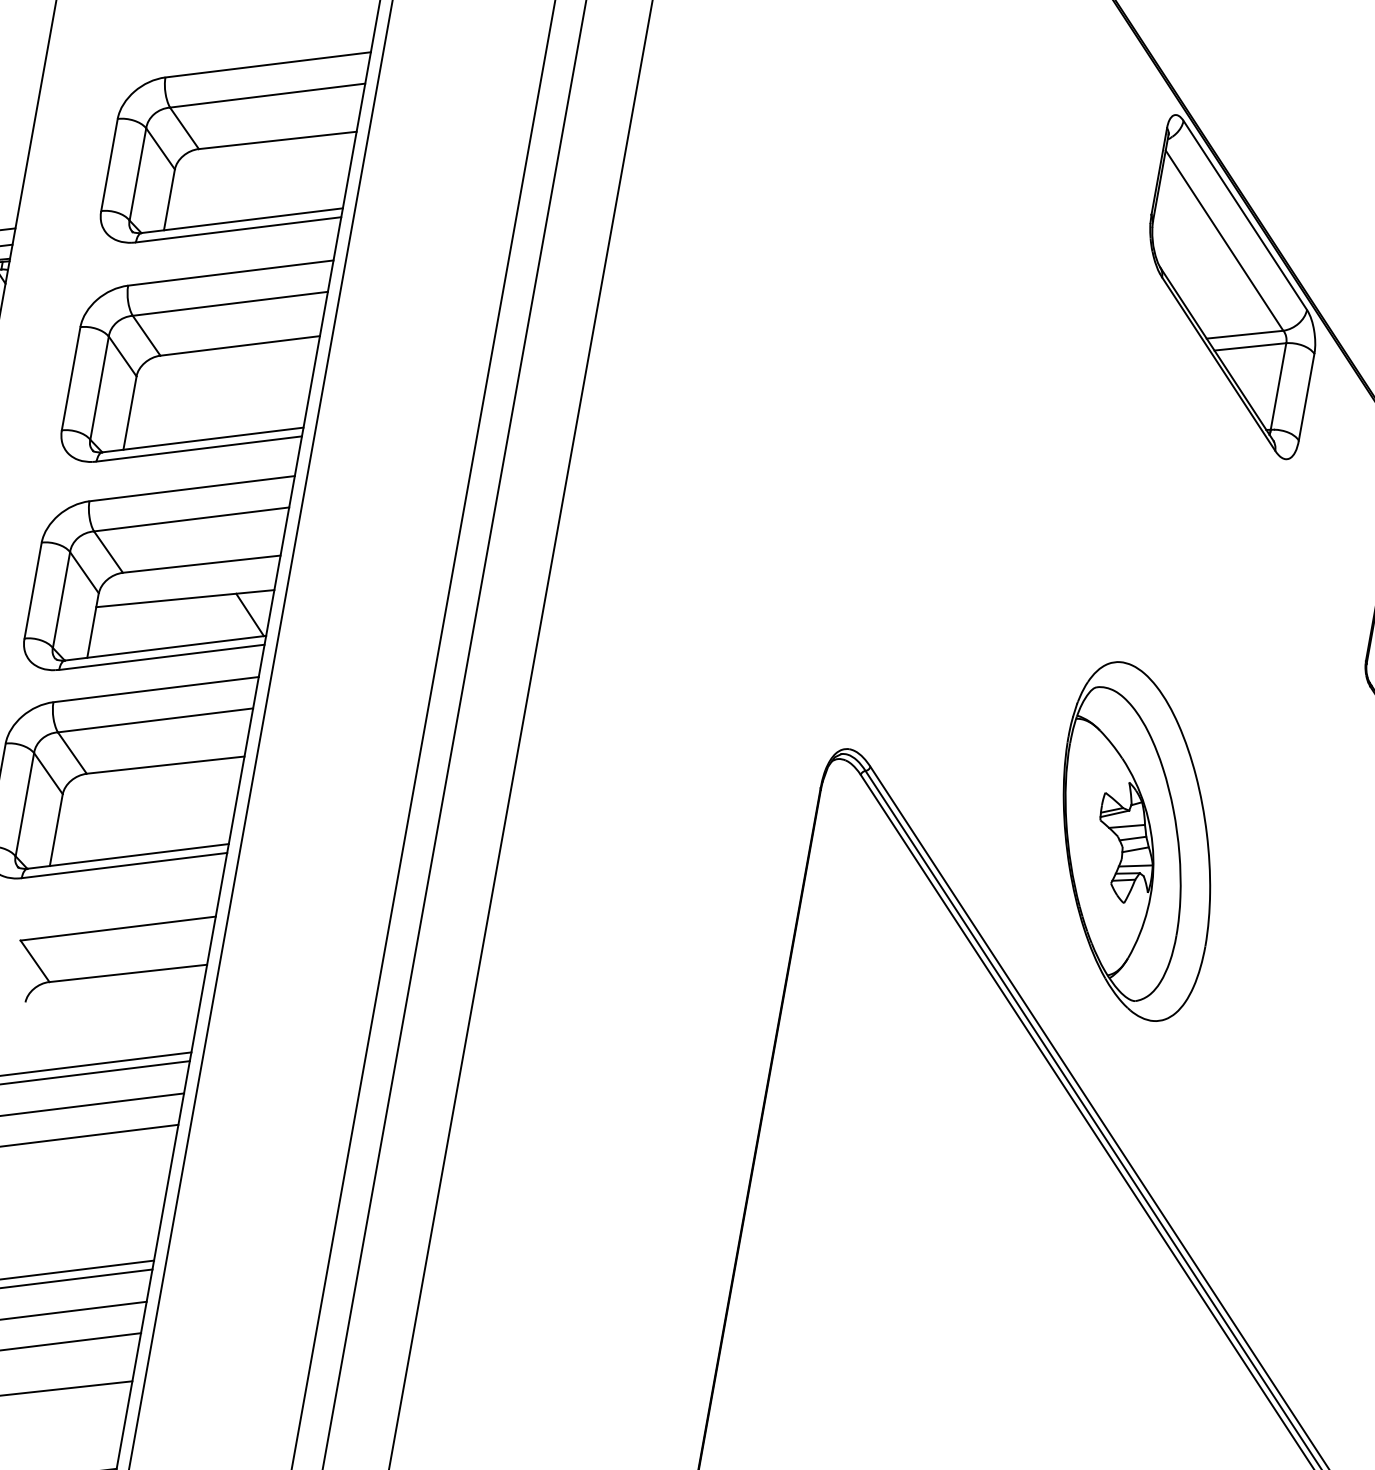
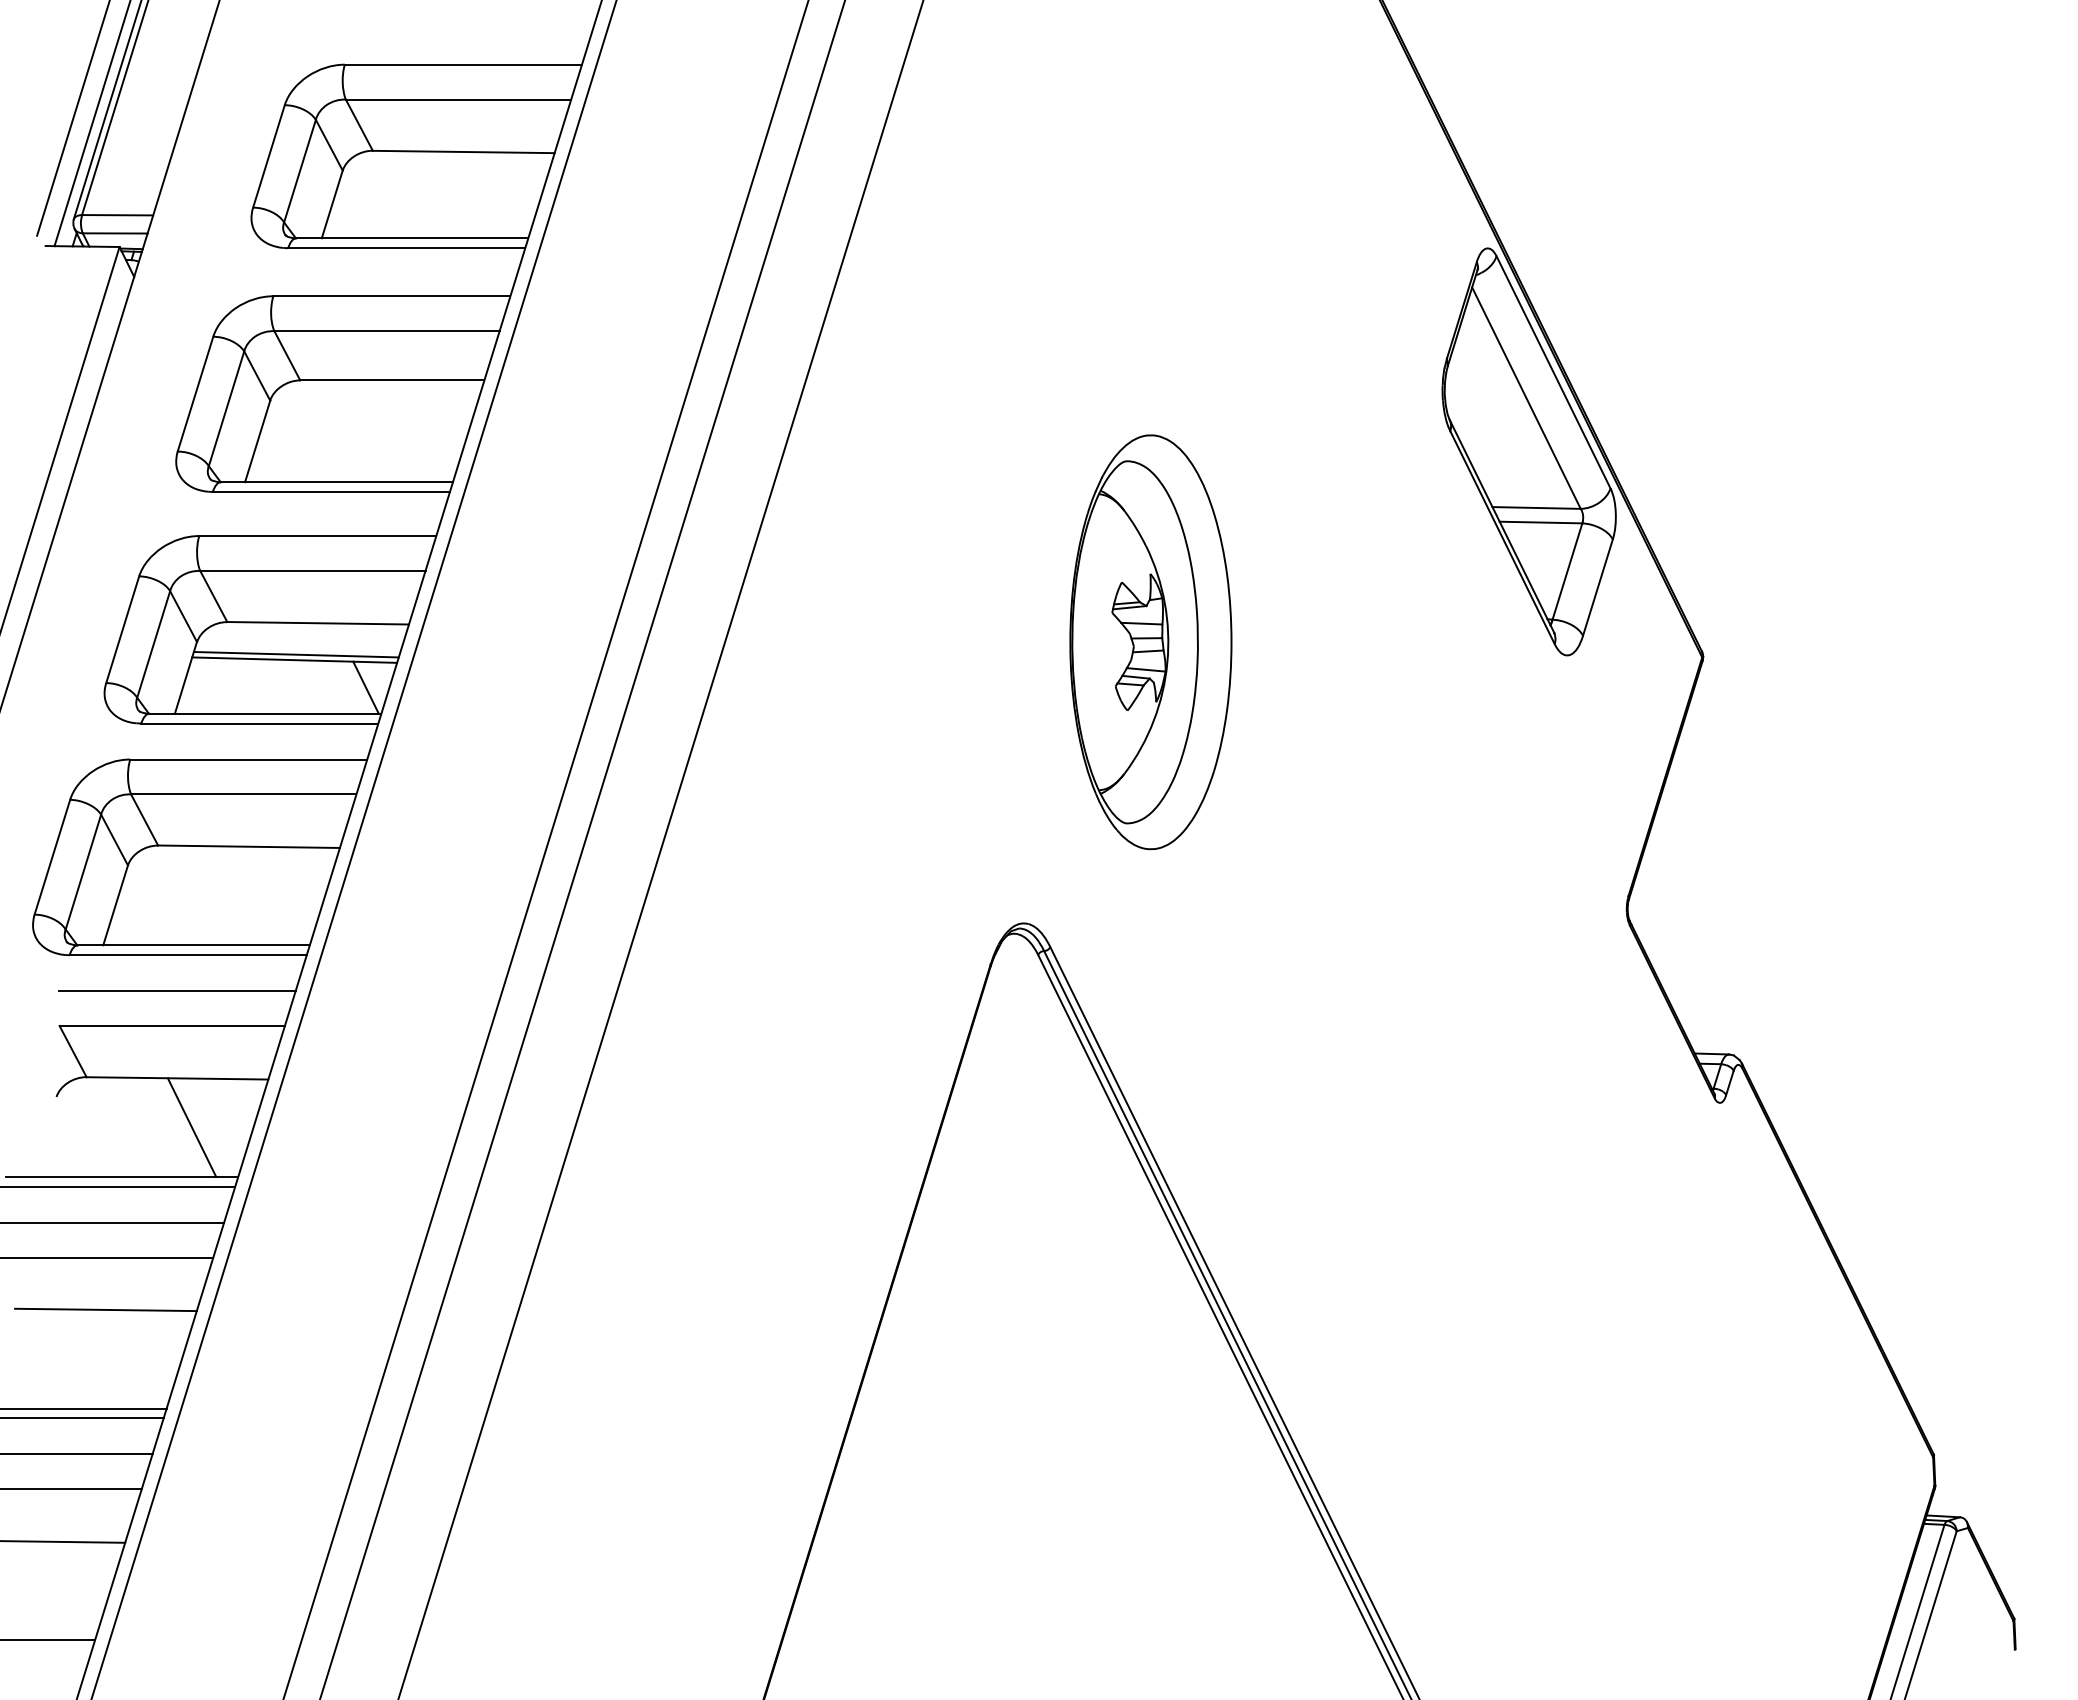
line: (185, 593) -> (295, 654), added
part: (1136, 841) -> (1150, 642), moved
line: (118, 898) -> (176, 991), added
line: (145, 1014) -> (191, 1127), added
line: (90, 1181) -> (105, 1309), added

